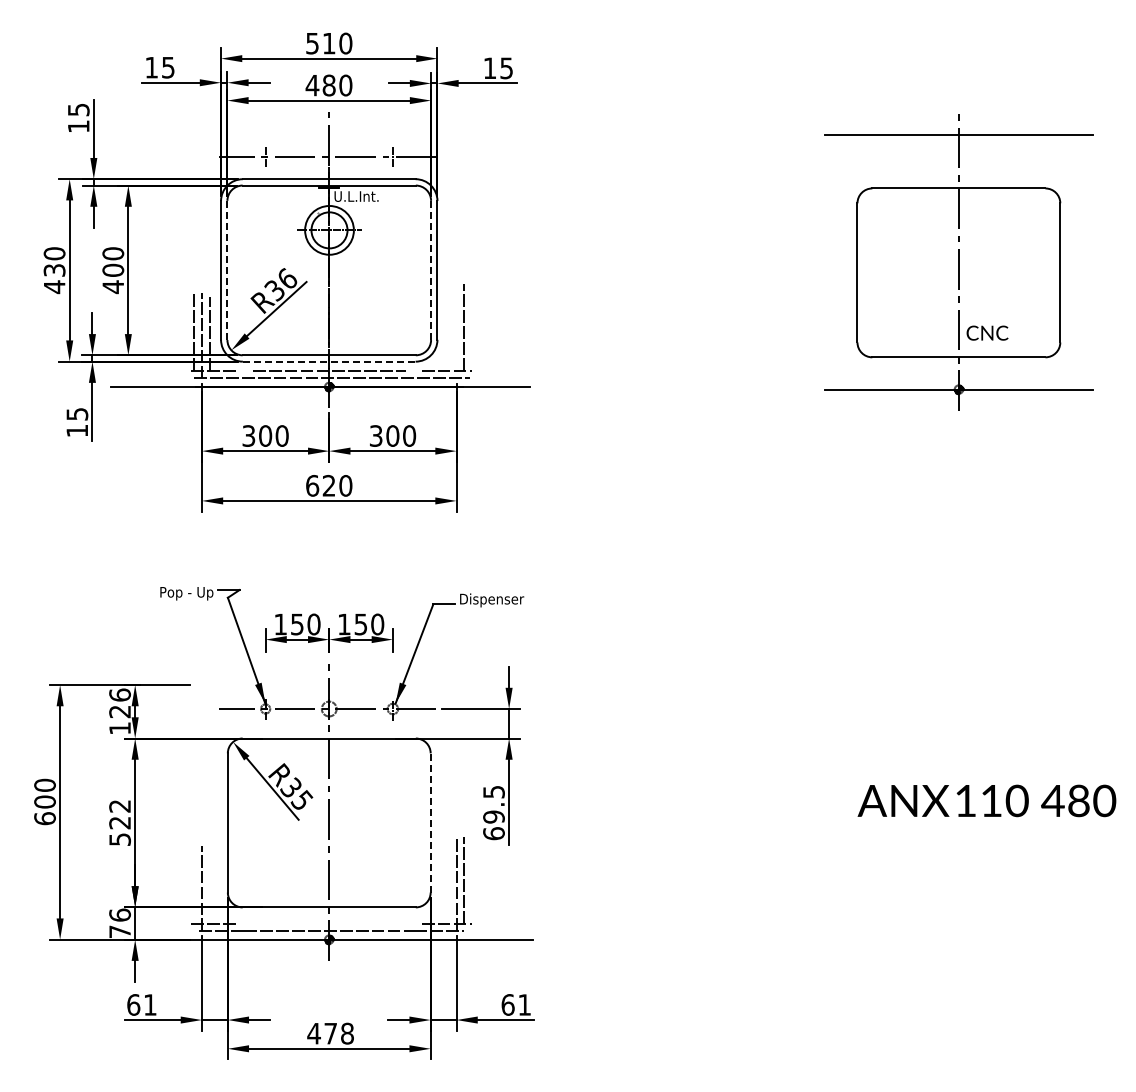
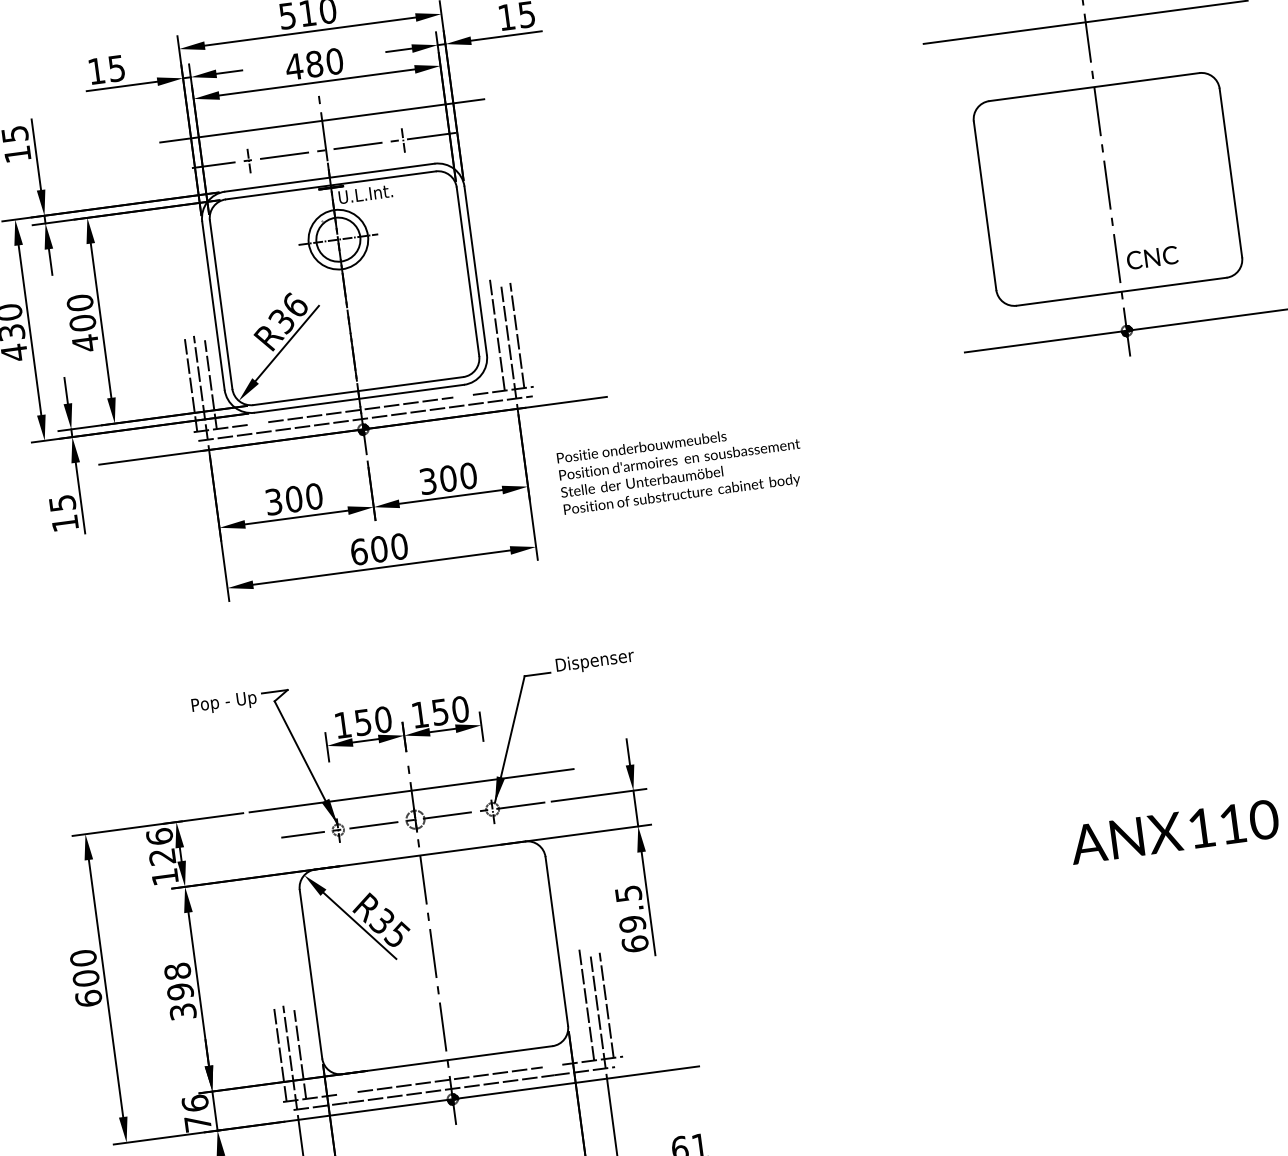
line: (328, 132) -> (321, 121), added
line: (227, 270) -> (221, 304), dashed -> solid
line: (431, 270) -> (468, 271), dashed -> solid
line: (448, 324) -> (497, 334), added
line: (456, 331) -> (508, 341), added
line: (329, 361) -> (359, 398), dashed -> solid
part: (581, 453) -> (679, 469), added
text: (328, 485) -> (378, 549), 620 -> 600
line: (328, 685) -> (410, 791), added
text: (120, 822) -> (180, 991), 522 -> 398
line: (430, 822) -> (556, 940), dashed -> solid
line: (448, 877) -> (587, 1004), added
line: (194, 884) -> (280, 1054), added
line: (210, 886) -> (300, 1054), added
line: (328, 923) -> (449, 1079), added

